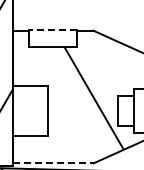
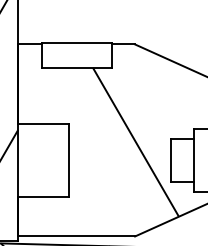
line: (52, 29) -> (75, 42), dashed -> solid
line: (53, 163) -> (77, 236), dashed -> solid

